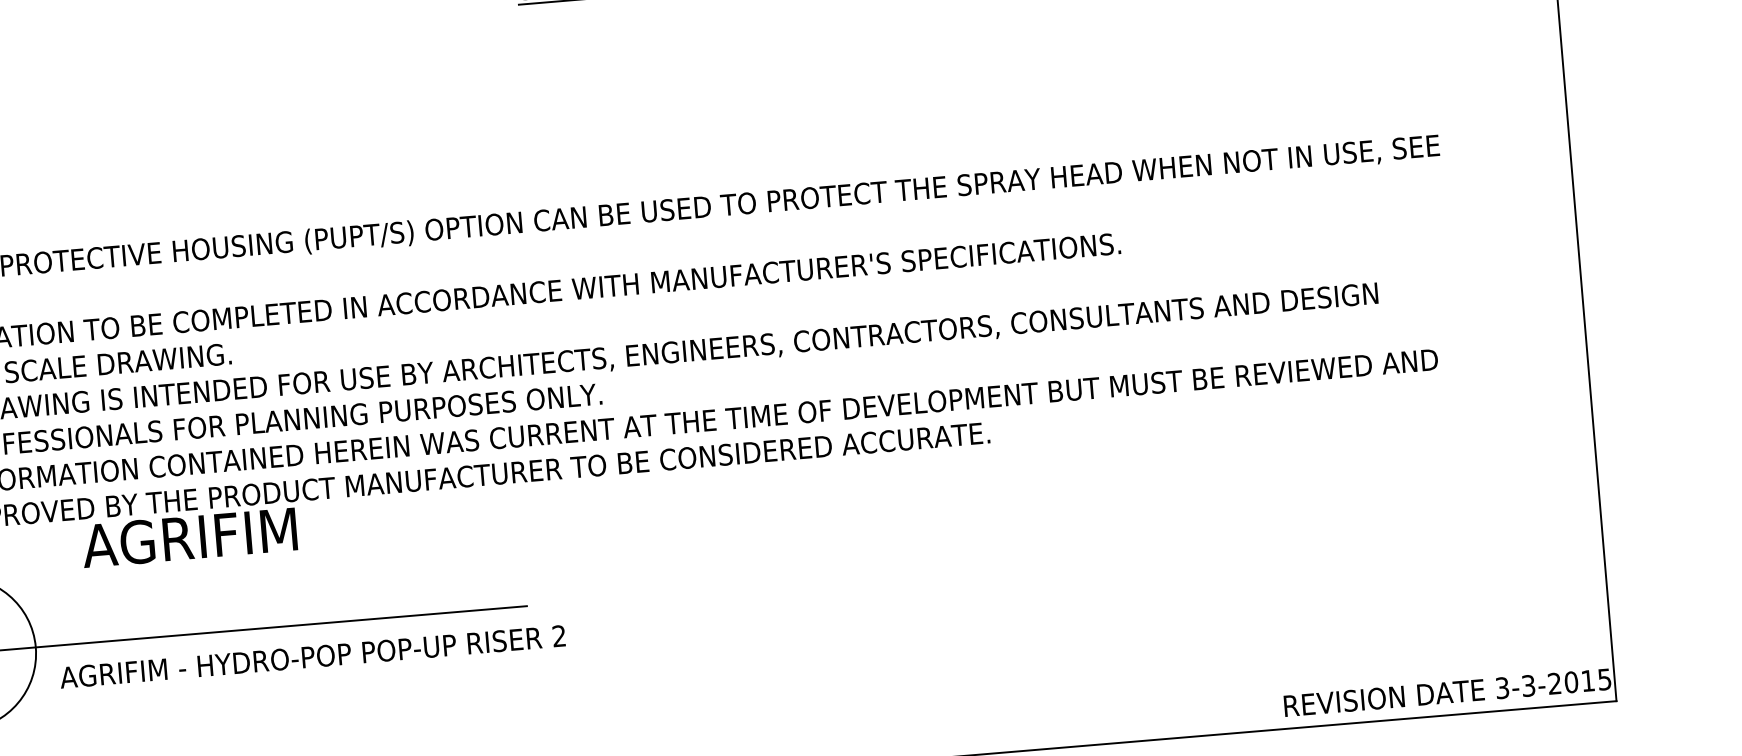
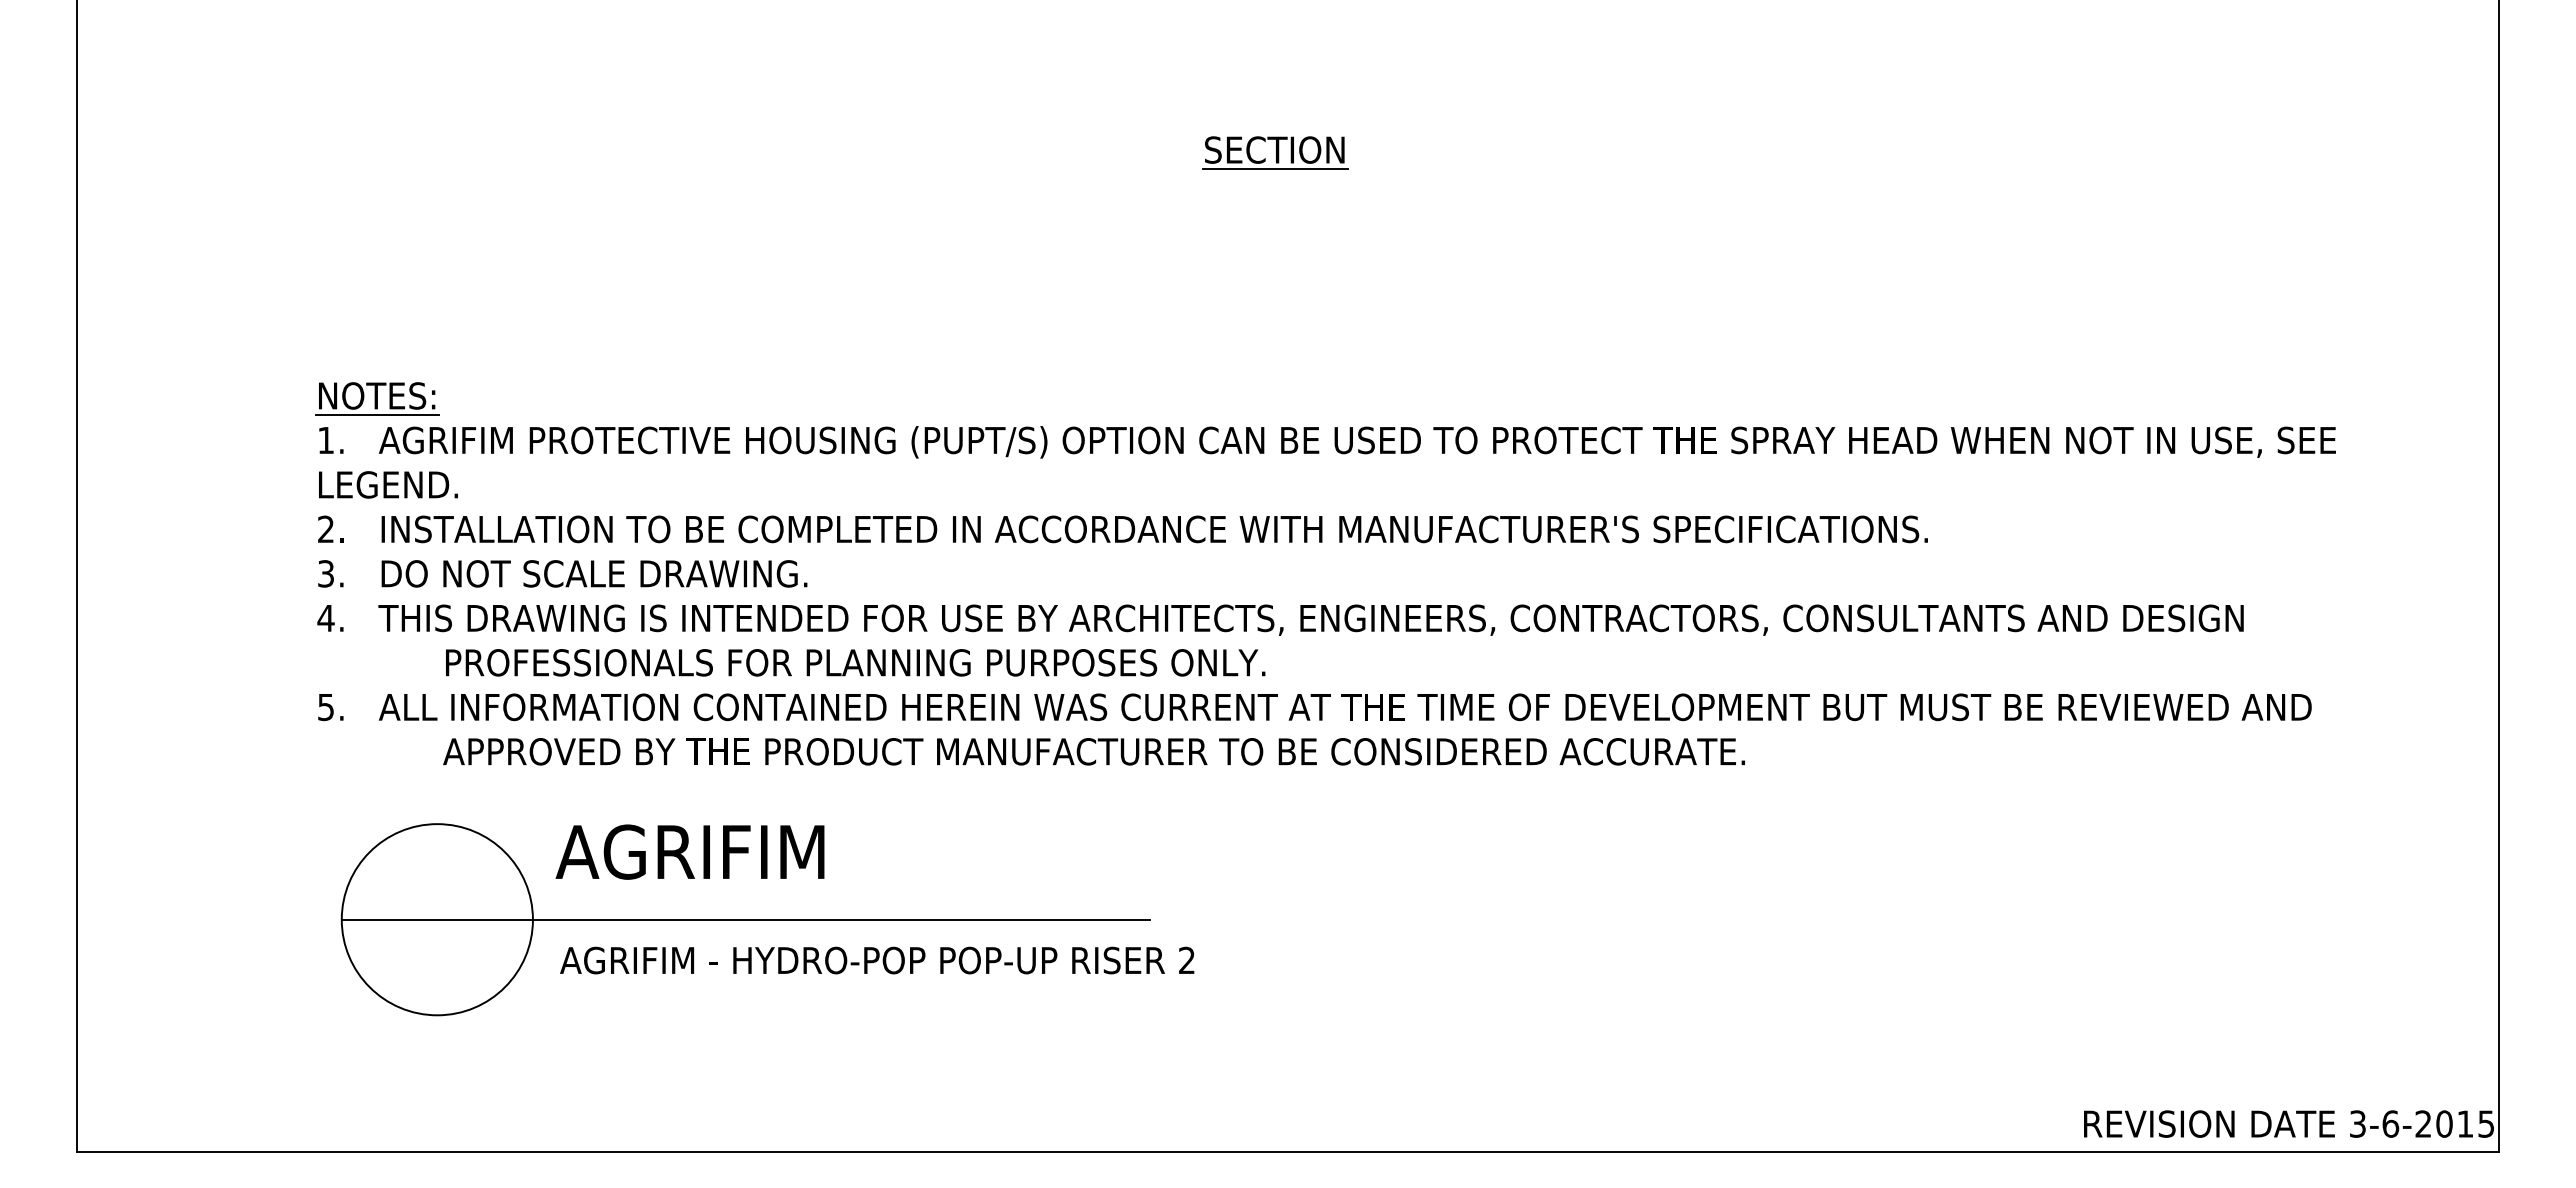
text: (188, 537) -> (689, 851), moved
text: (1528, 685) -> (2390, 1123), 3-3-2015 -> 3-6-2015

